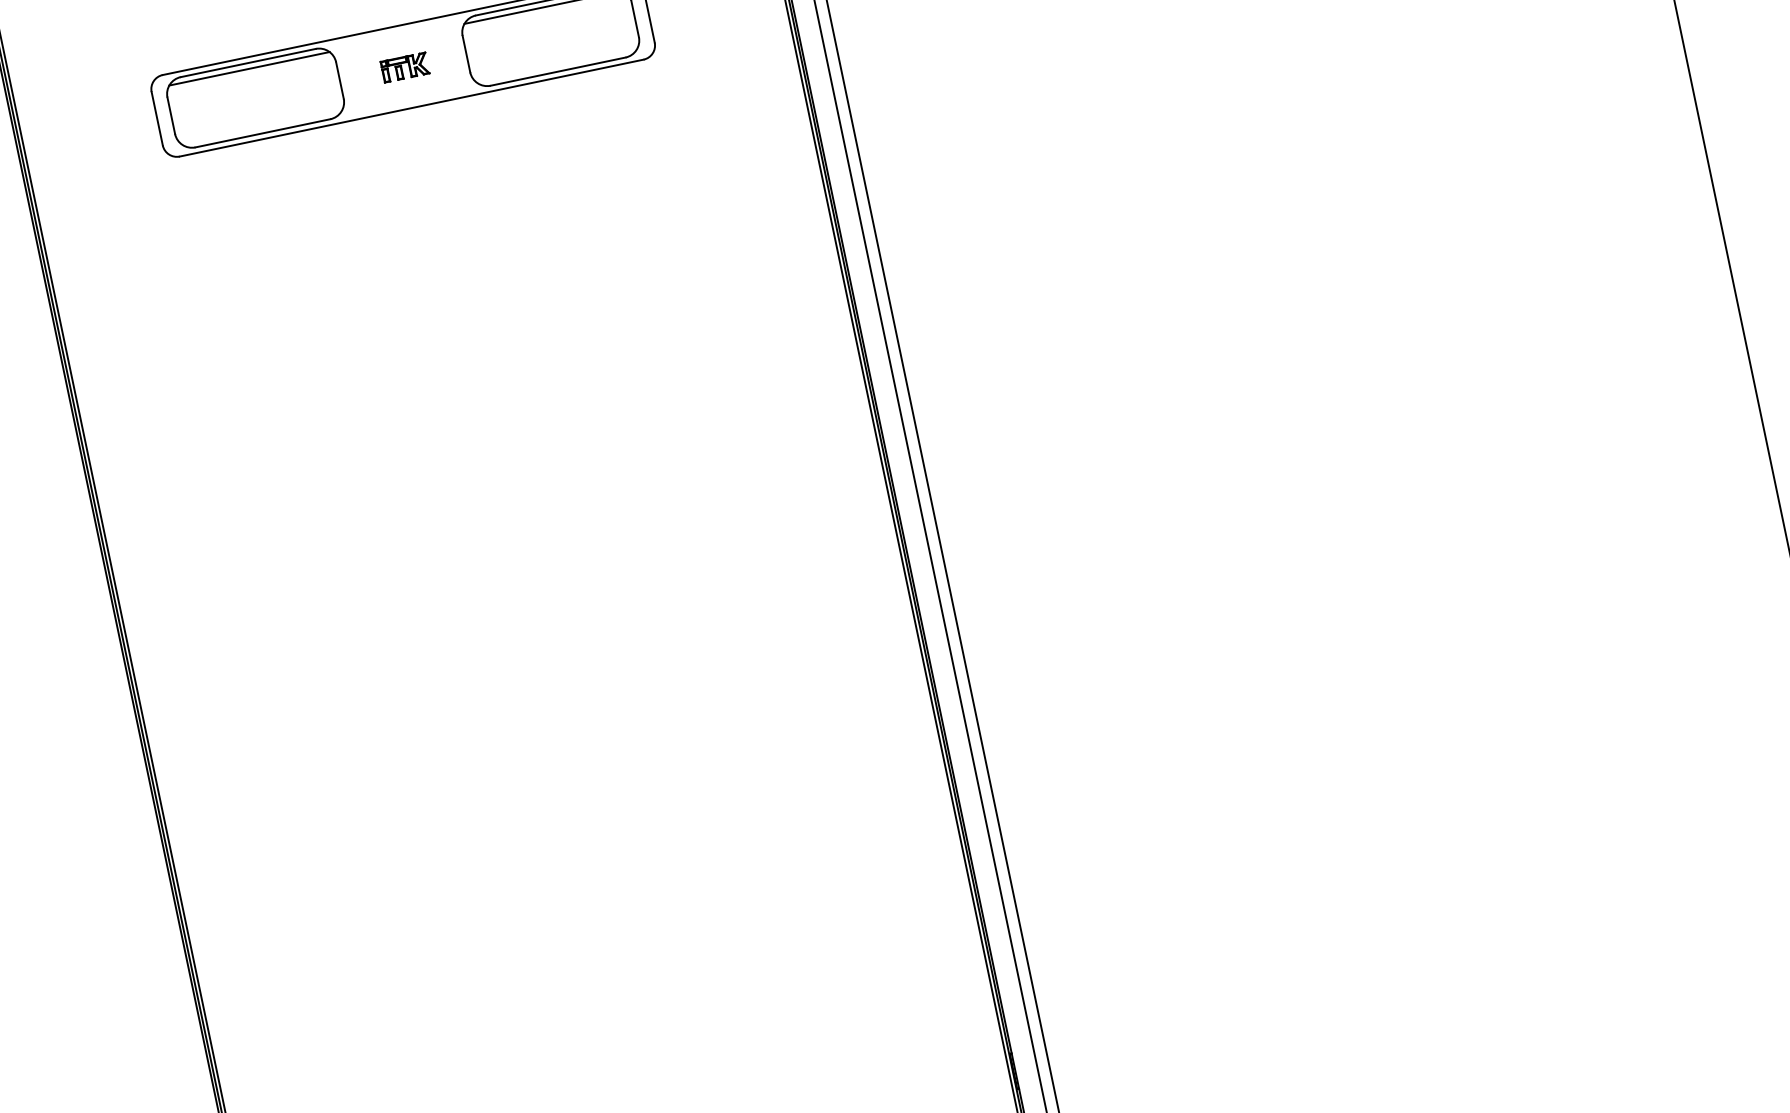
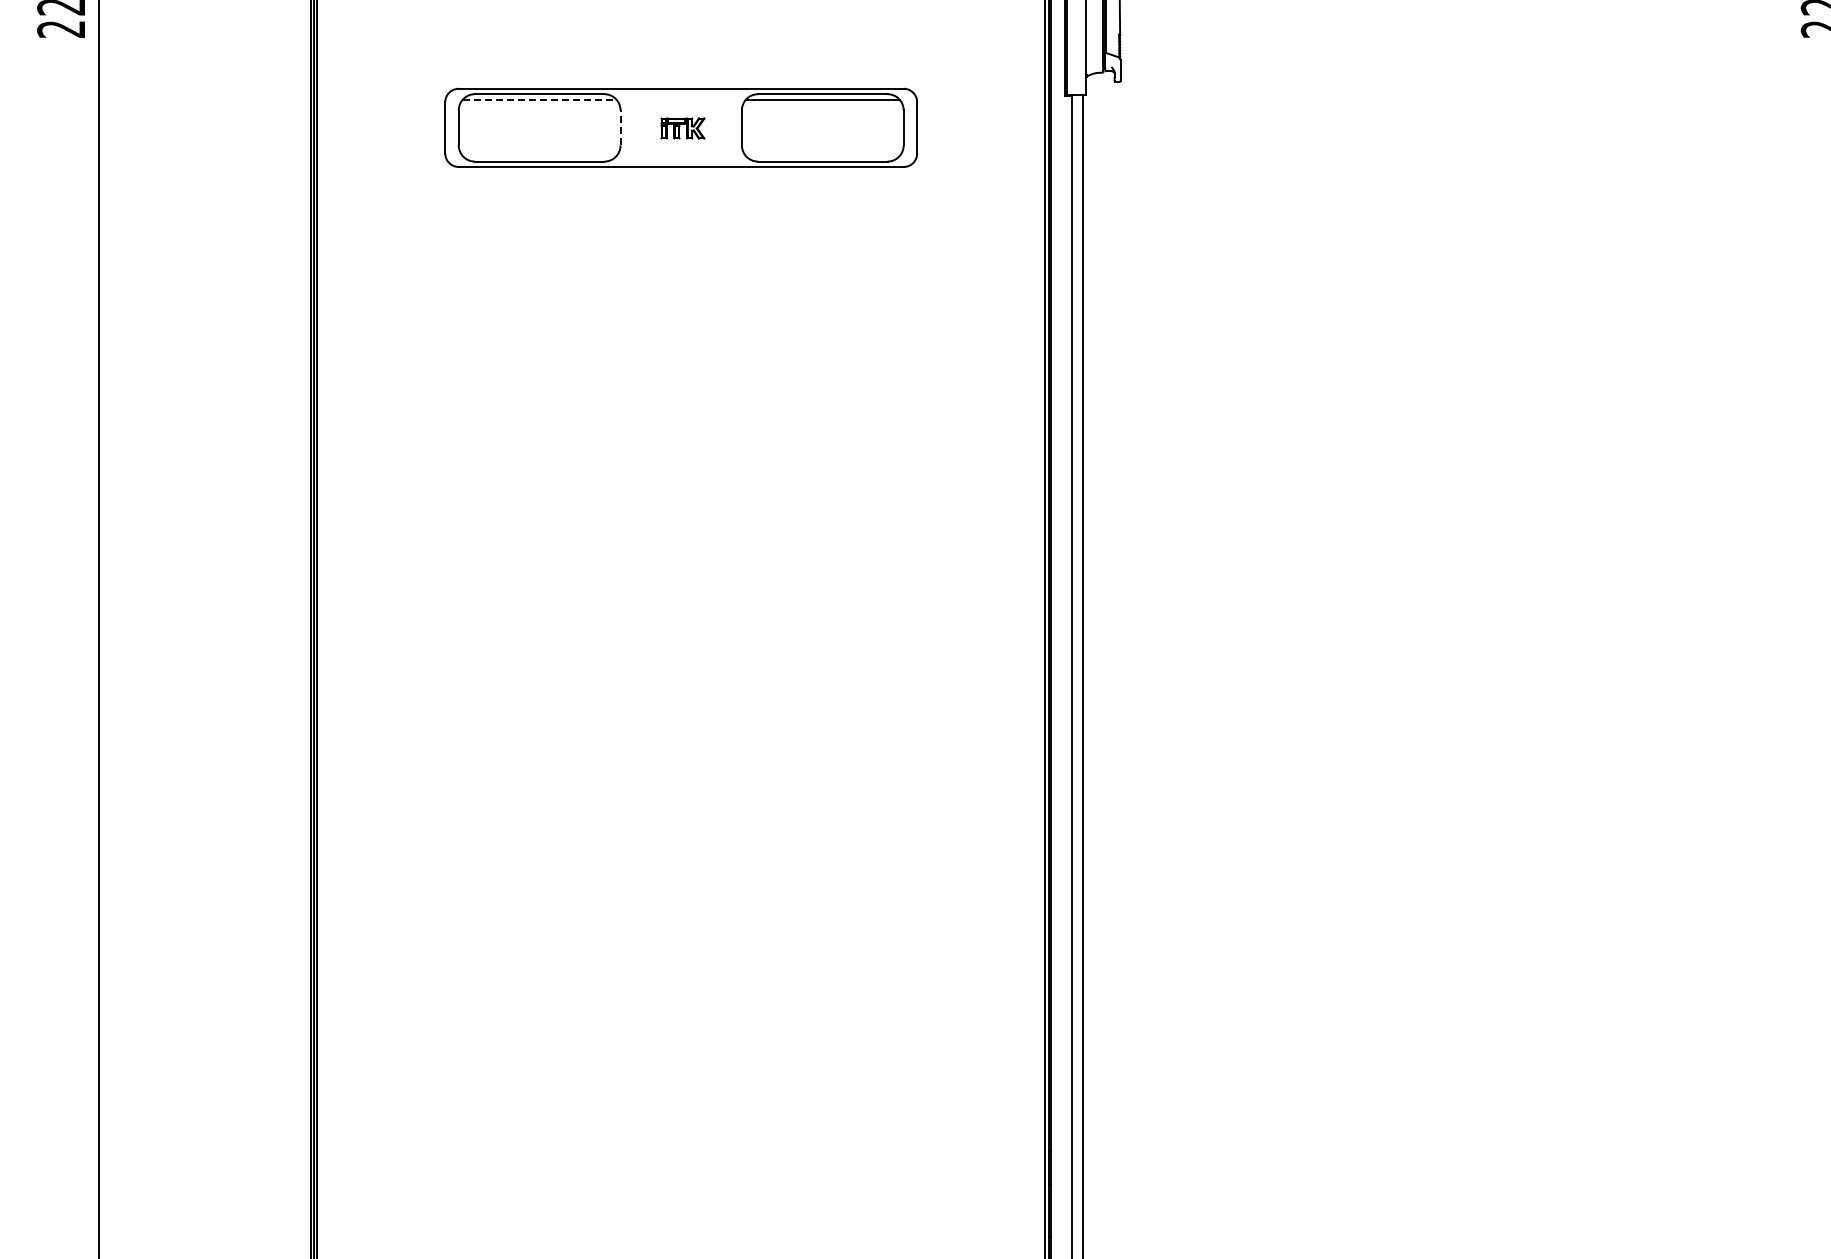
line: (249, 68) -> (539, 99), solid -> dashed
line: (339, 80) -> (620, 127), solid -> dashed

